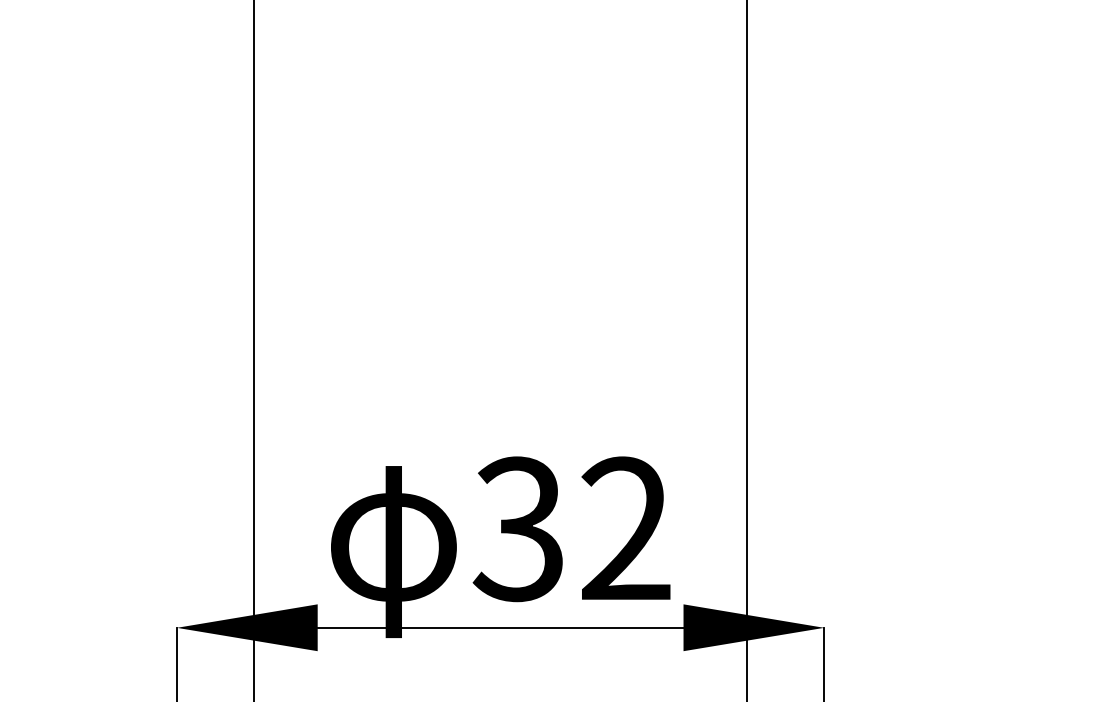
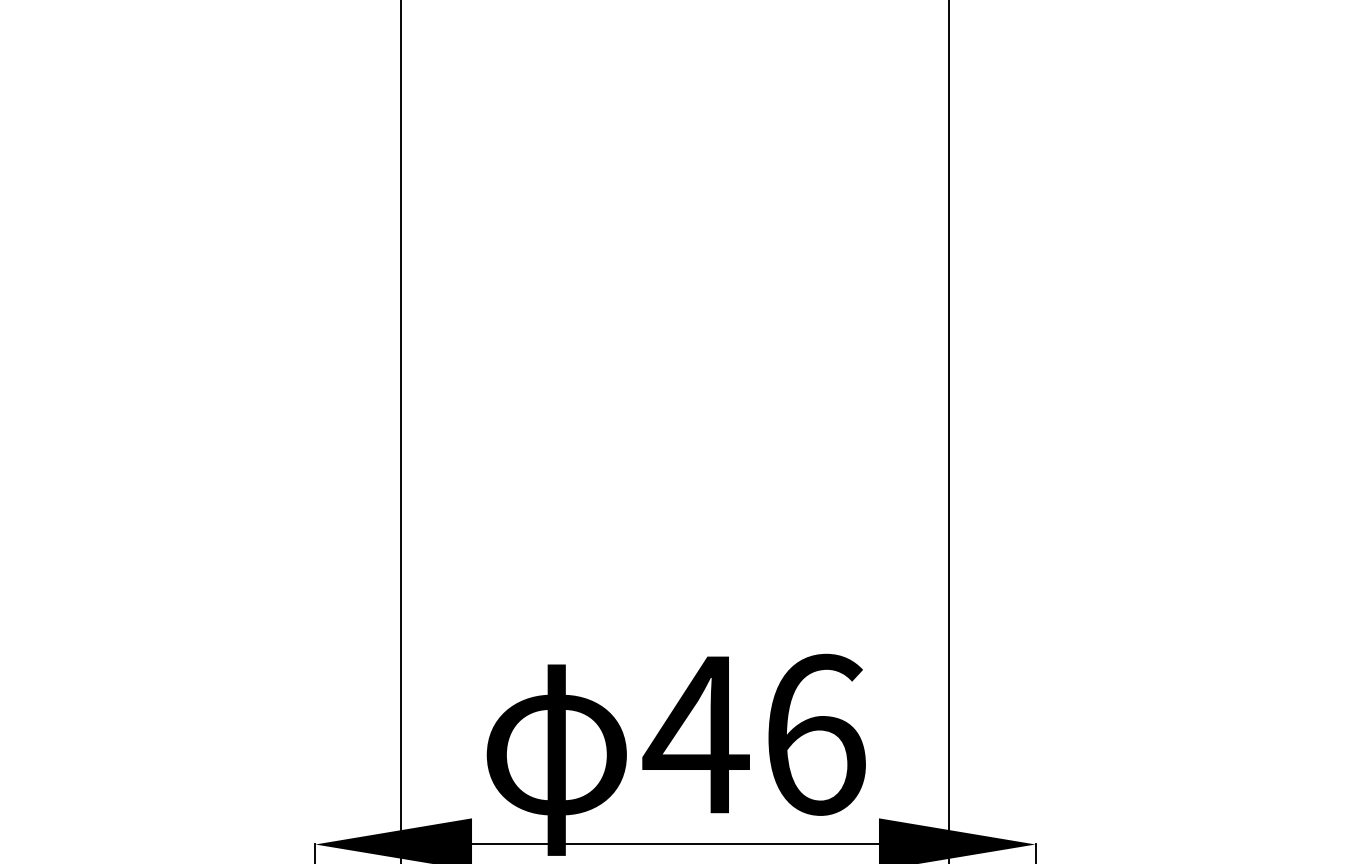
text: (570, 528) -> (753, 734), 32 -> 46

